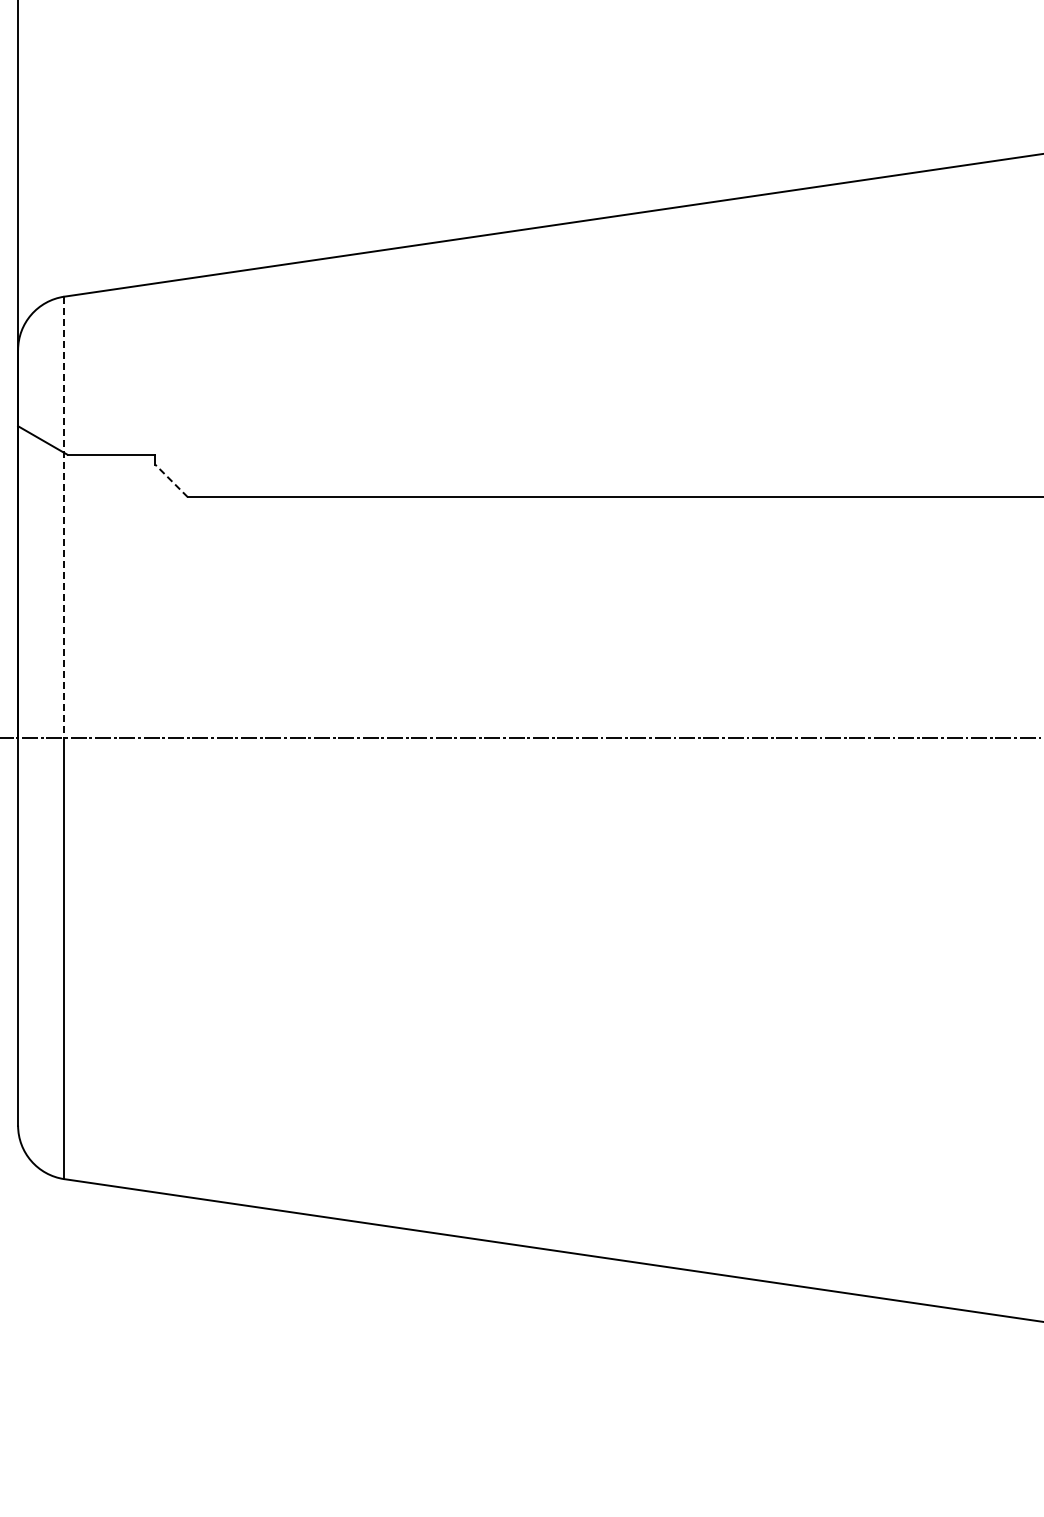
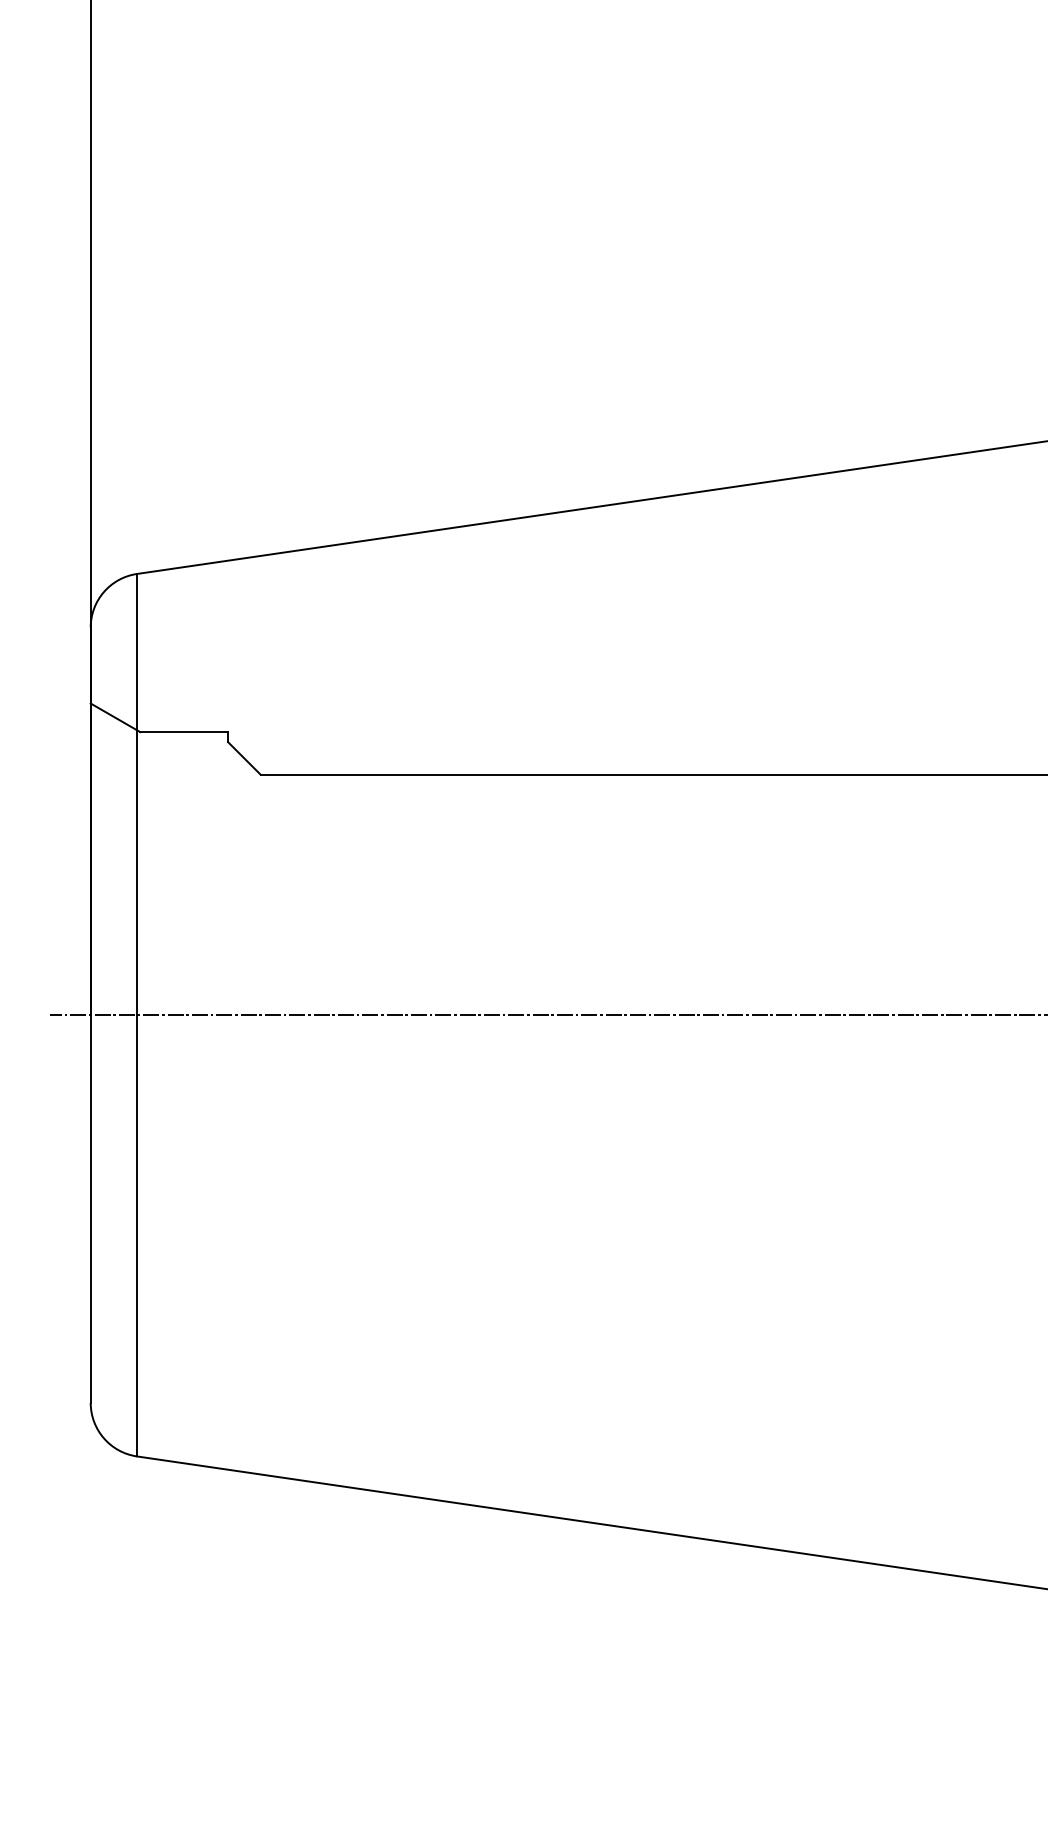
line: (171, 481) -> (244, 758), dashed -> solid
line: (63, 517) -> (136, 794), dashed -> solid

